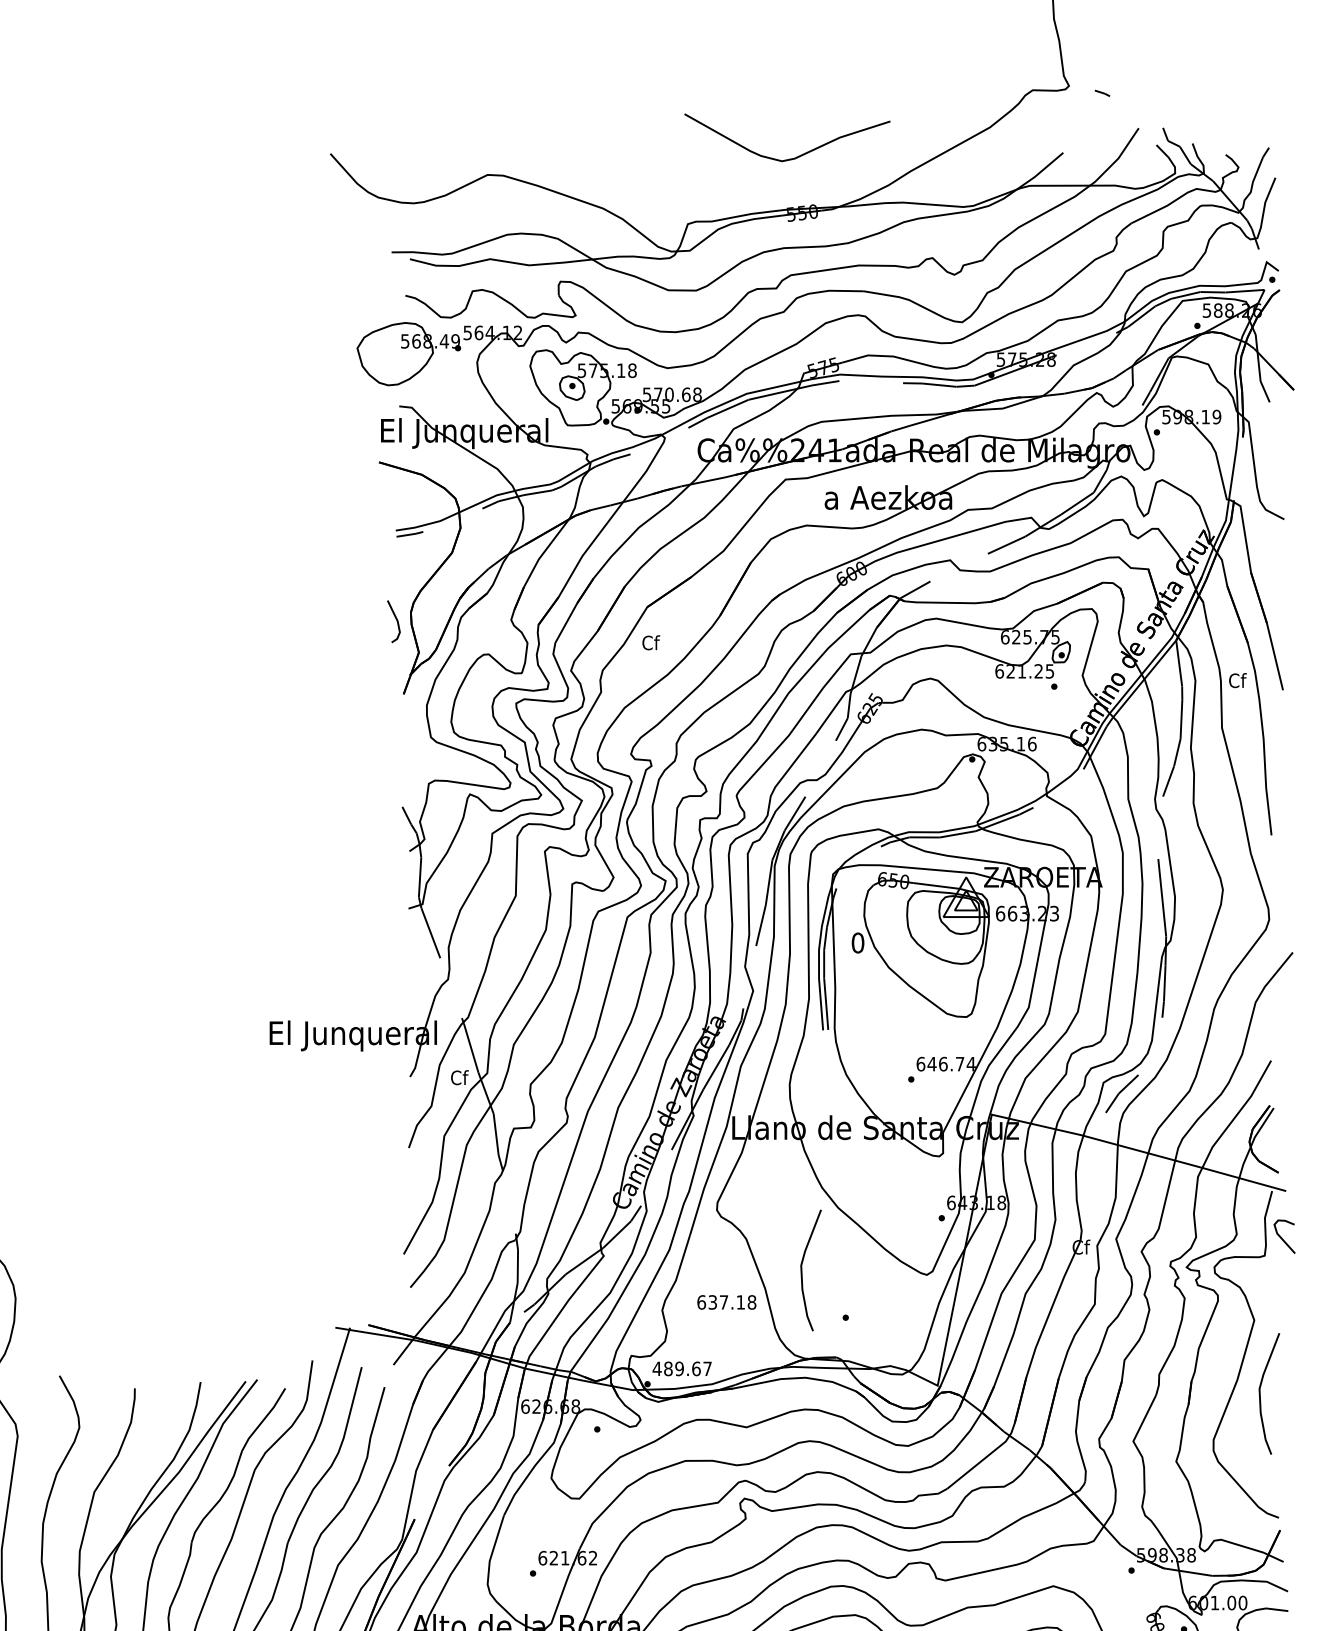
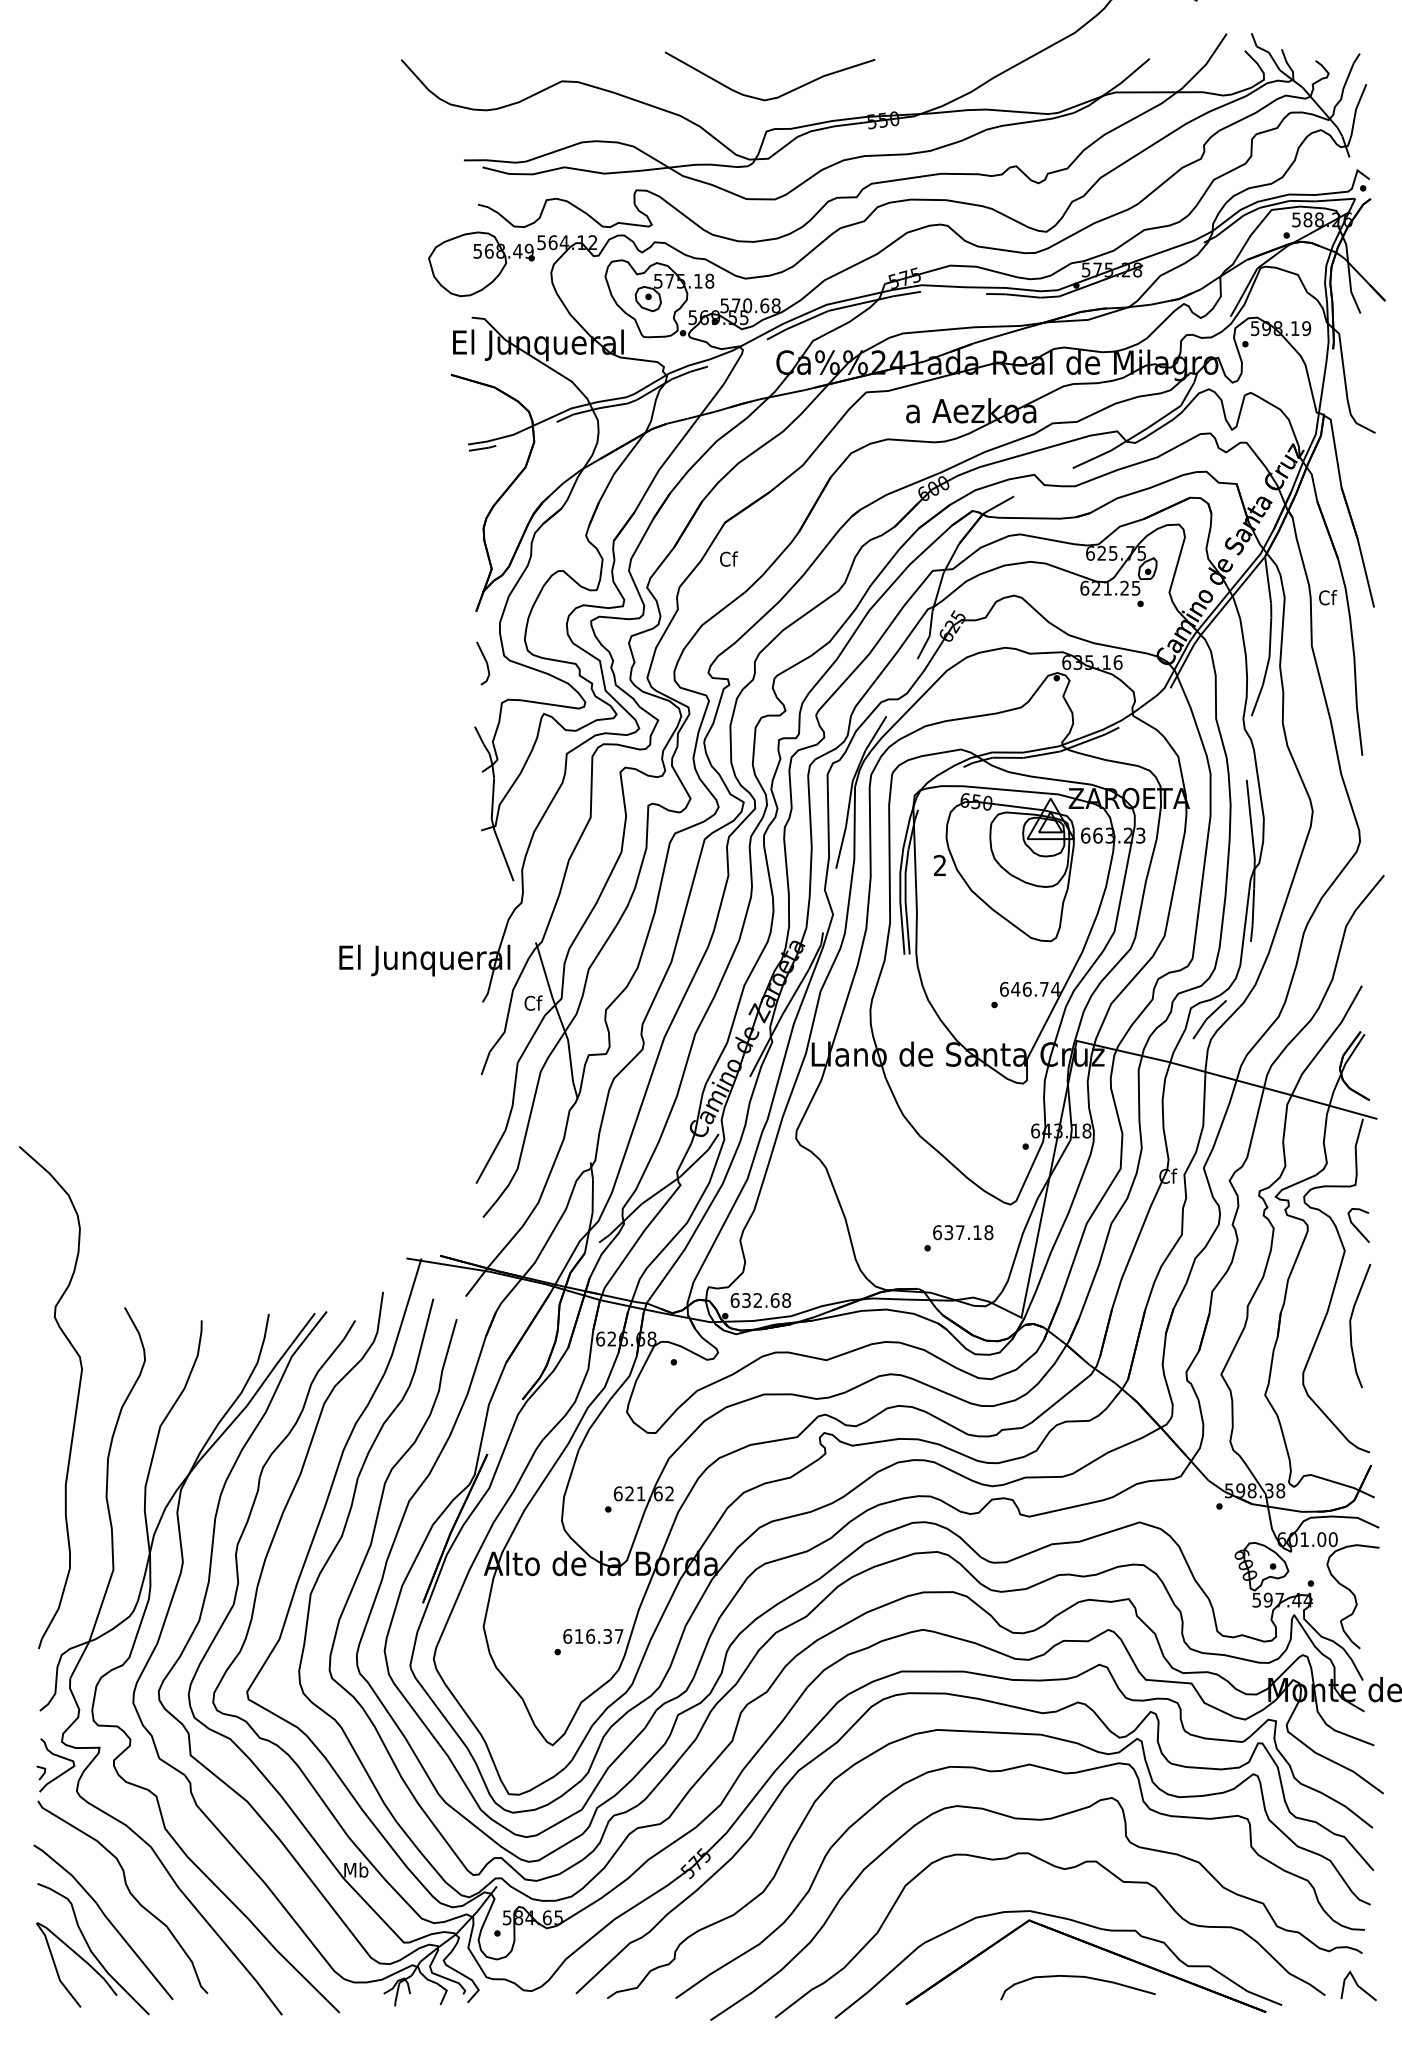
curve: (789, 158) -> (772, 97), moved
line: (396, 620) -> (485, 662), moved
text: (857, 942) -> (939, 865), 0 -> 2
curve: (1282, 1237) -> (1356, 1226), moved
curve: (802, 1270) -> (883, 1200), removed
text: (727, 1302) -> (963, 1232), moved
text: (682, 1368) -> (760, 1300), 489.67 -> 632.68

